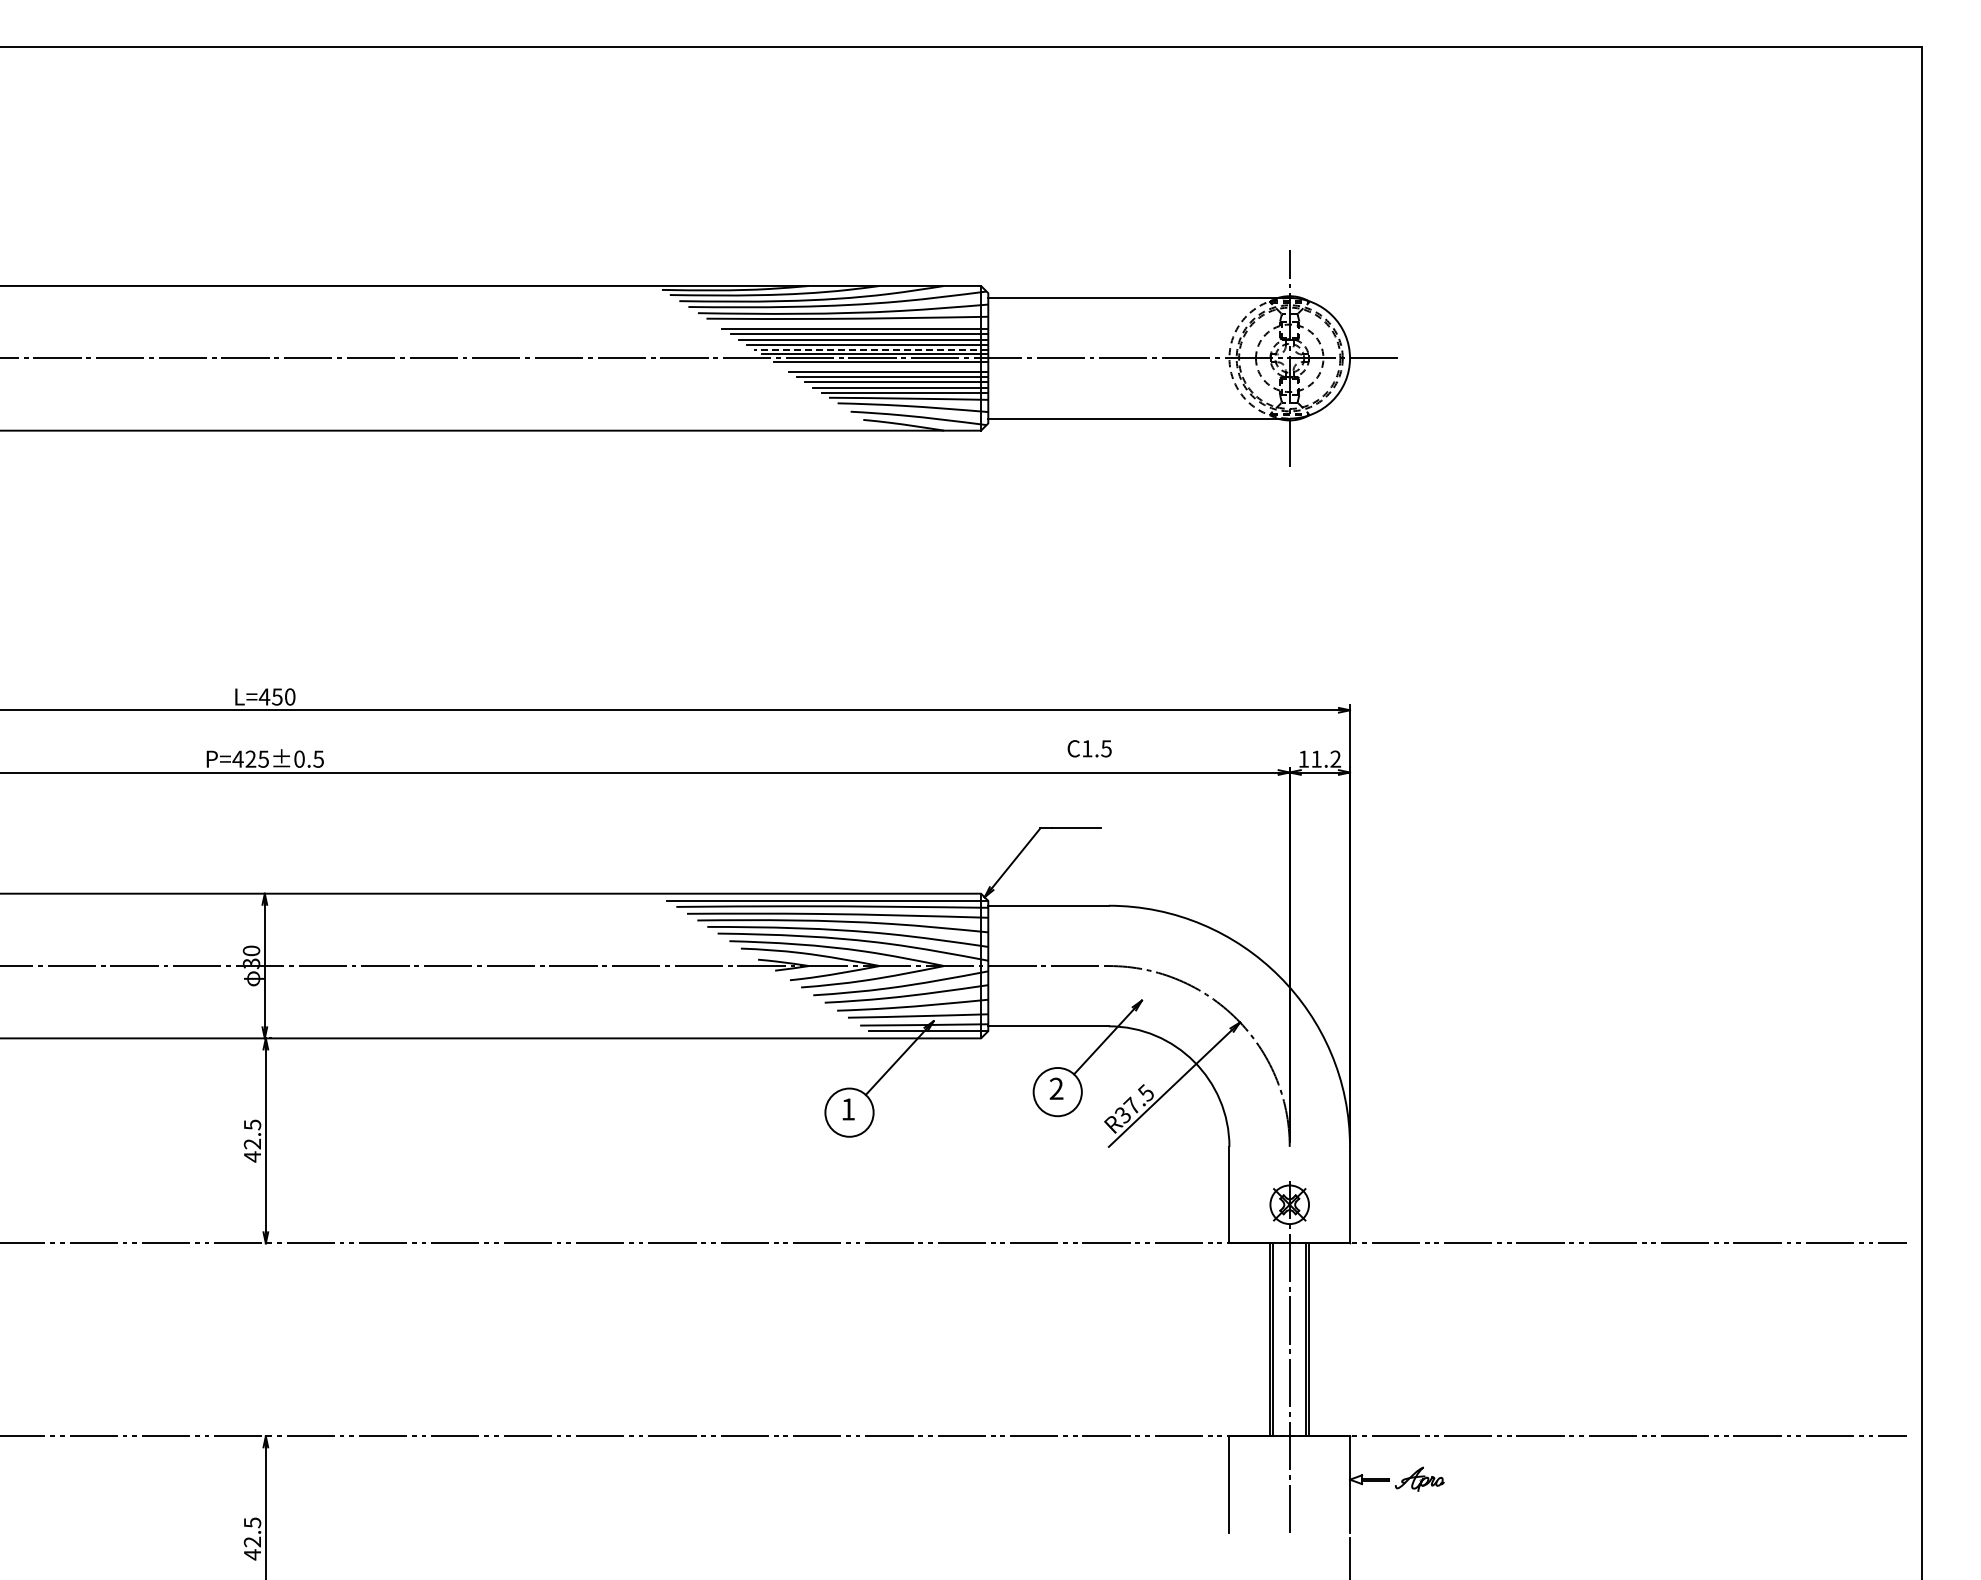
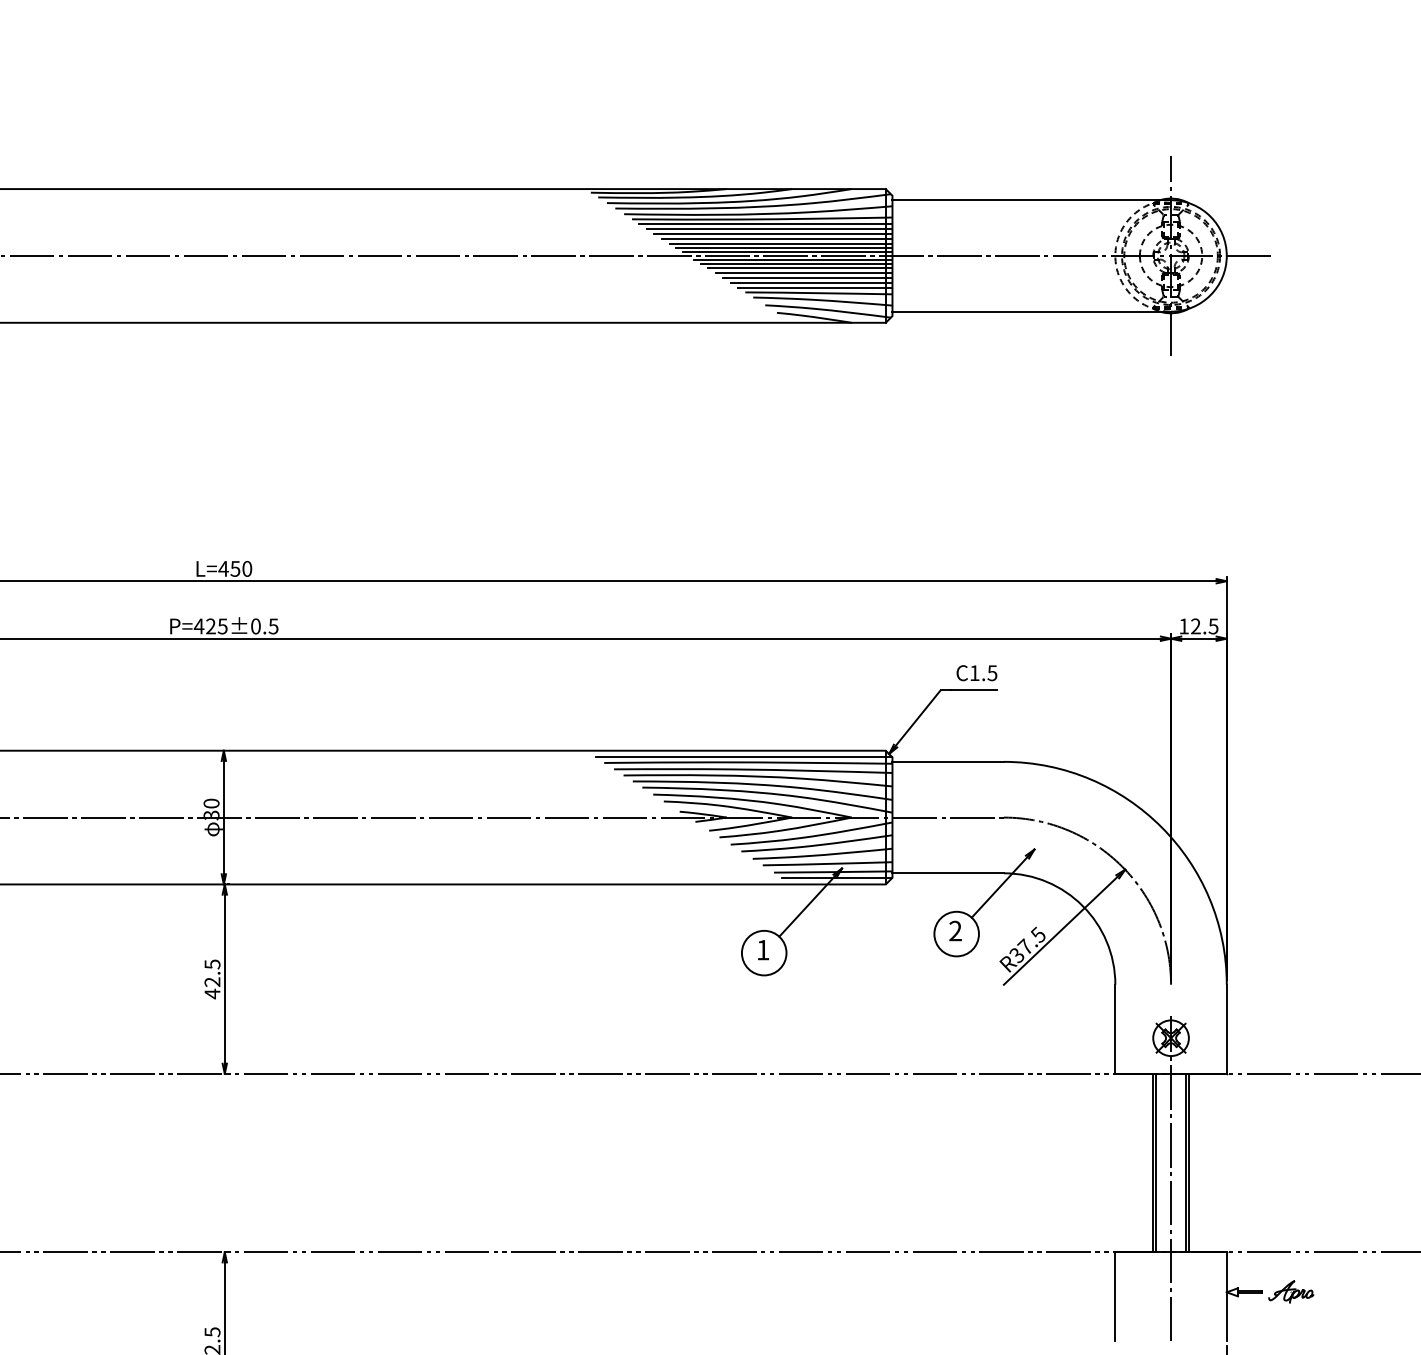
line: (851, 323) -> (766, 223), added
line: (871, 349) -> (784, 247), dashed -> solid
line: (884, 367) -> (796, 264), added
text: (1089, 748) -> (976, 672), moved
text: (1326, 758) -> (1205, 625), 11.2 -> 12.5

